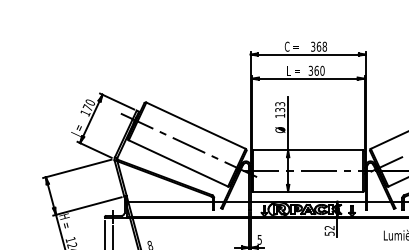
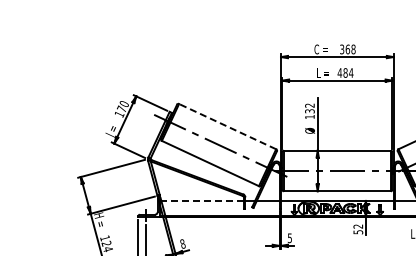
text: (316, 70) -> (345, 72), 360 -> 484
text: (279, 104) -> (309, 105), 133 -> 132
line: (195, 125) -> (227, 126), solid -> dashed
line: (169, 201) -> (201, 200), solid -> dashed

